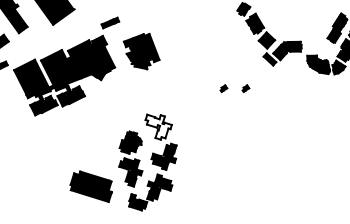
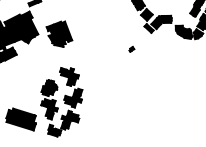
part: (141, 51) -> (59, 34), moved
part: (223, 88) -> (115, 49), removed
fill: (158, 126) -> (69, 76), added

